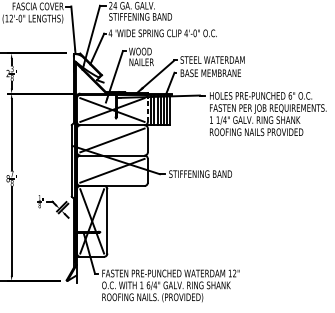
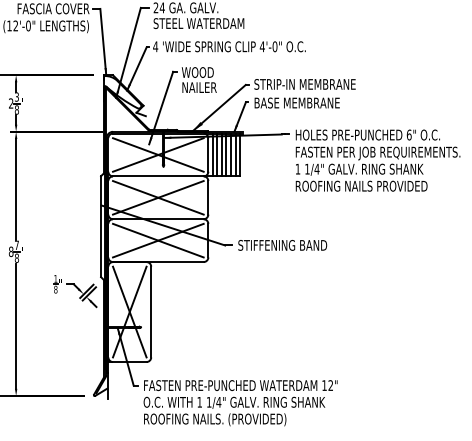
text: (145, 16) -> (205, 23), STIFFENING BAND -> STEEL WATERDAM
text: (221, 60) -> (311, 84), STEEL WATERDAM -> STRIP-IN MEMBRANE
line: (148, 109) -> (208, 154), dashed -> solid
line: (112, 140) -> (158, 197), added
line: (112, 170) -> (158, 240), added
text: (148, 284) -> (208, 401), 6/4" -> 1/4"

